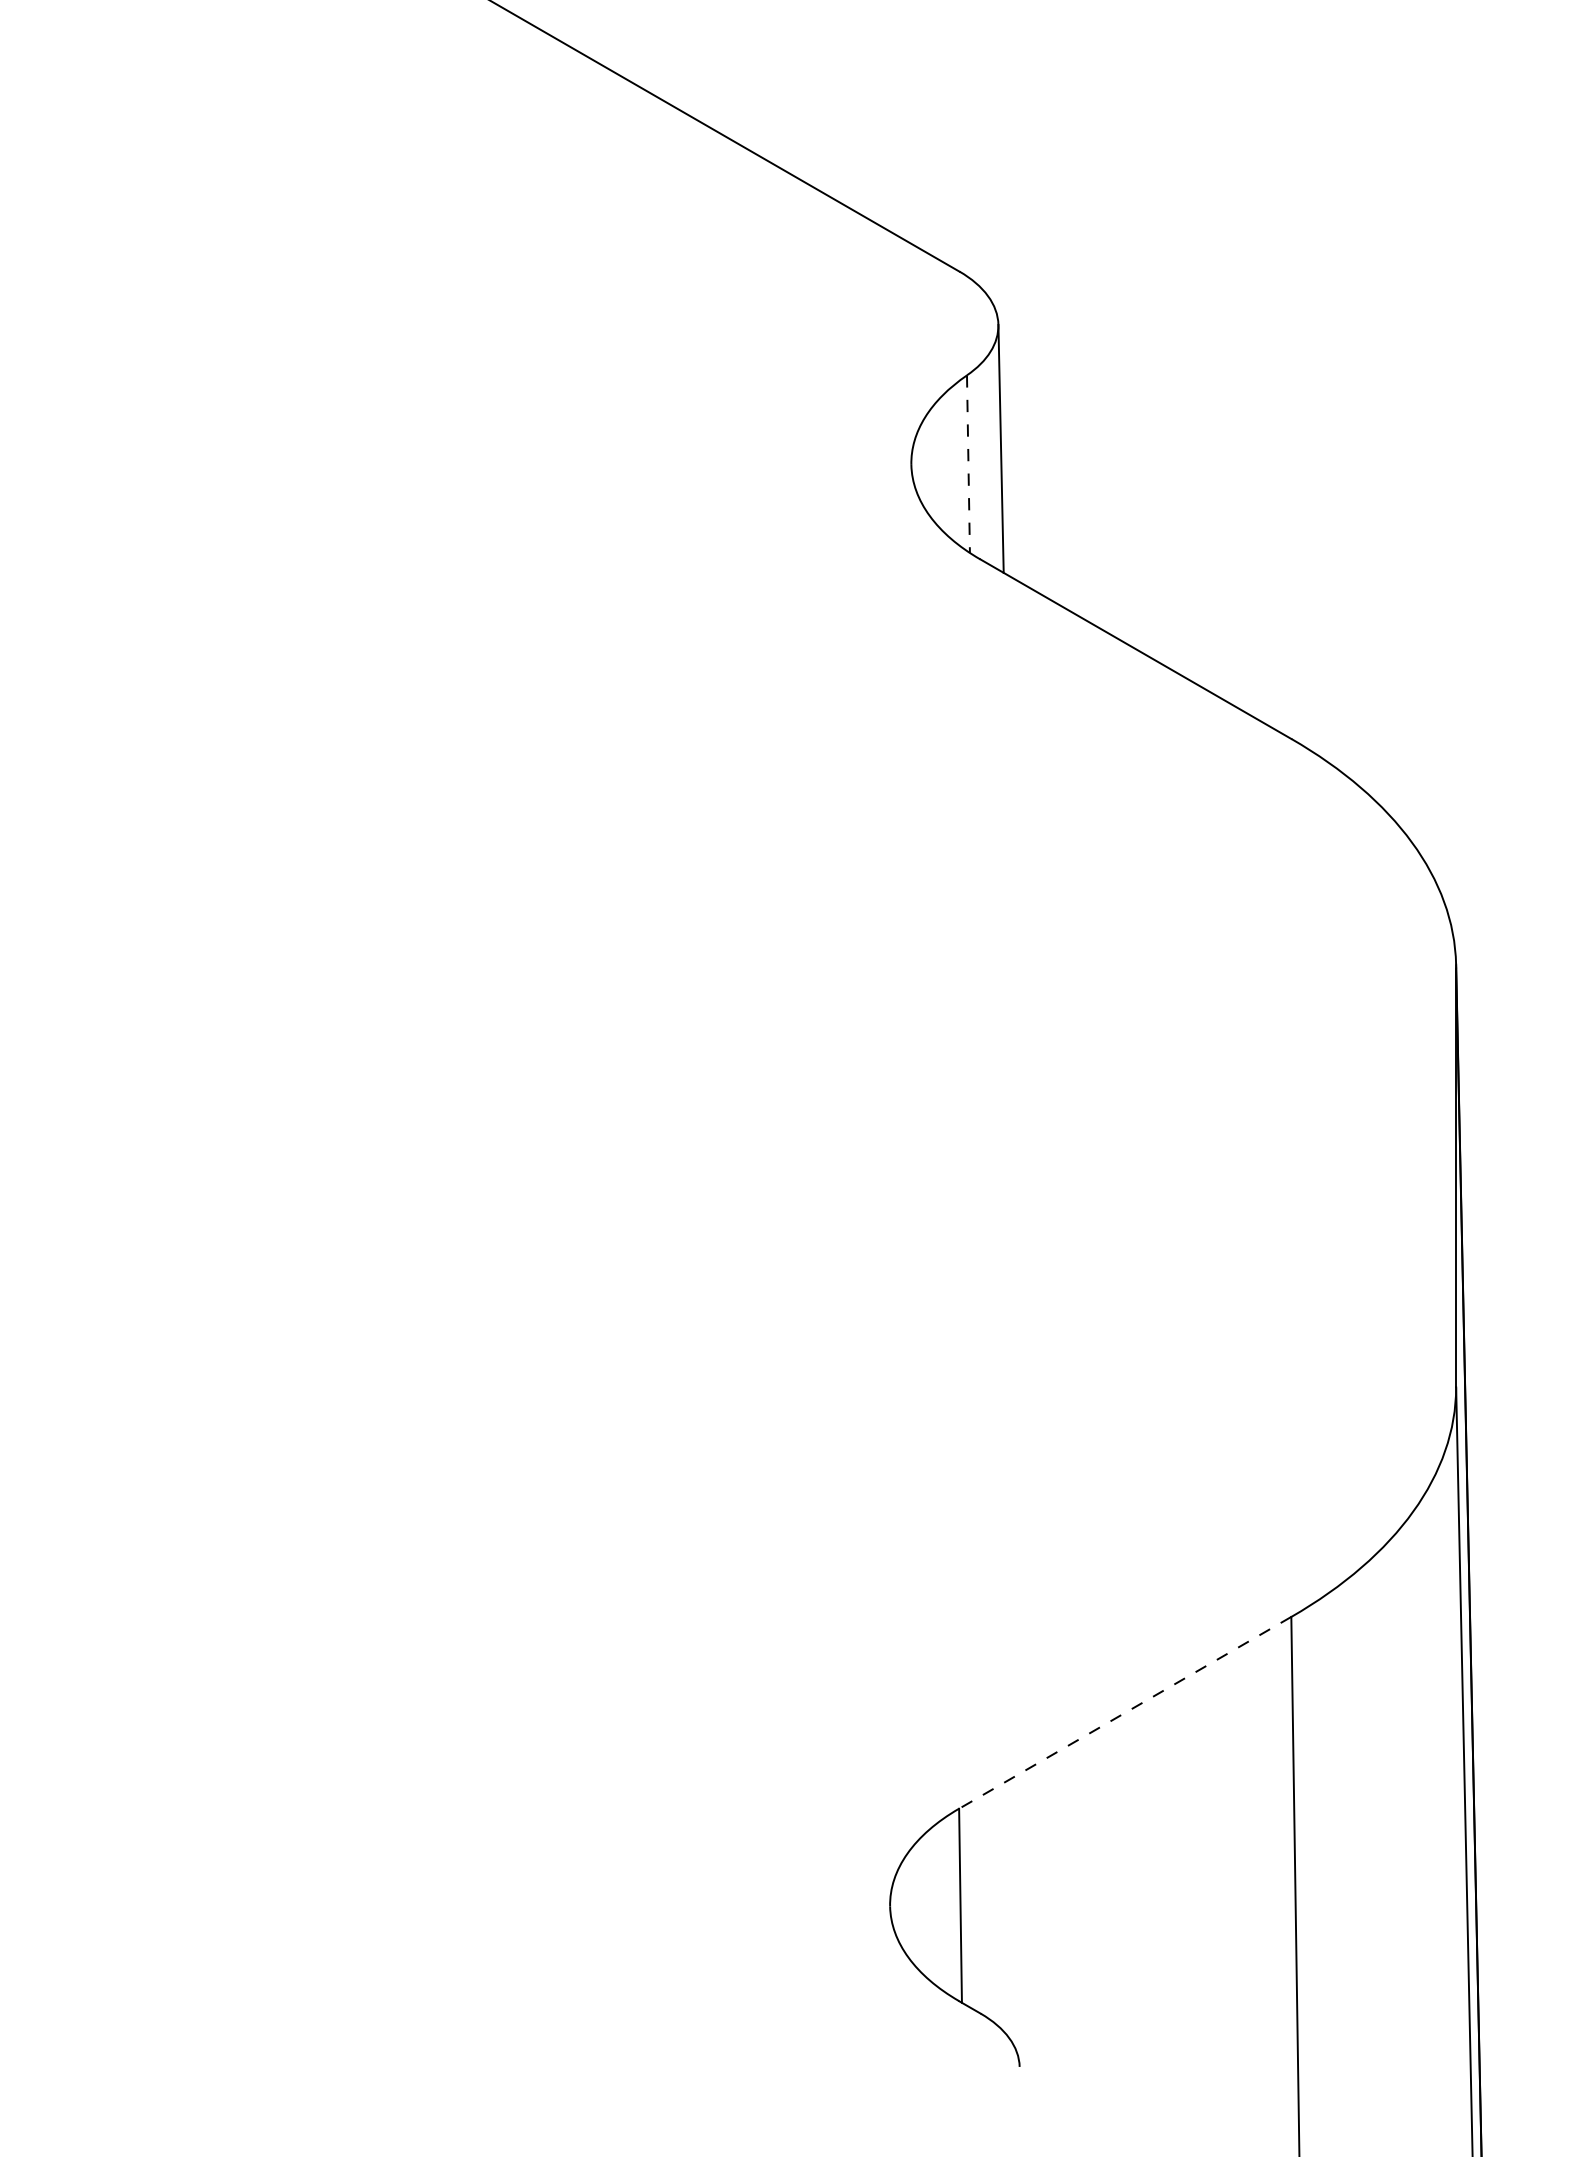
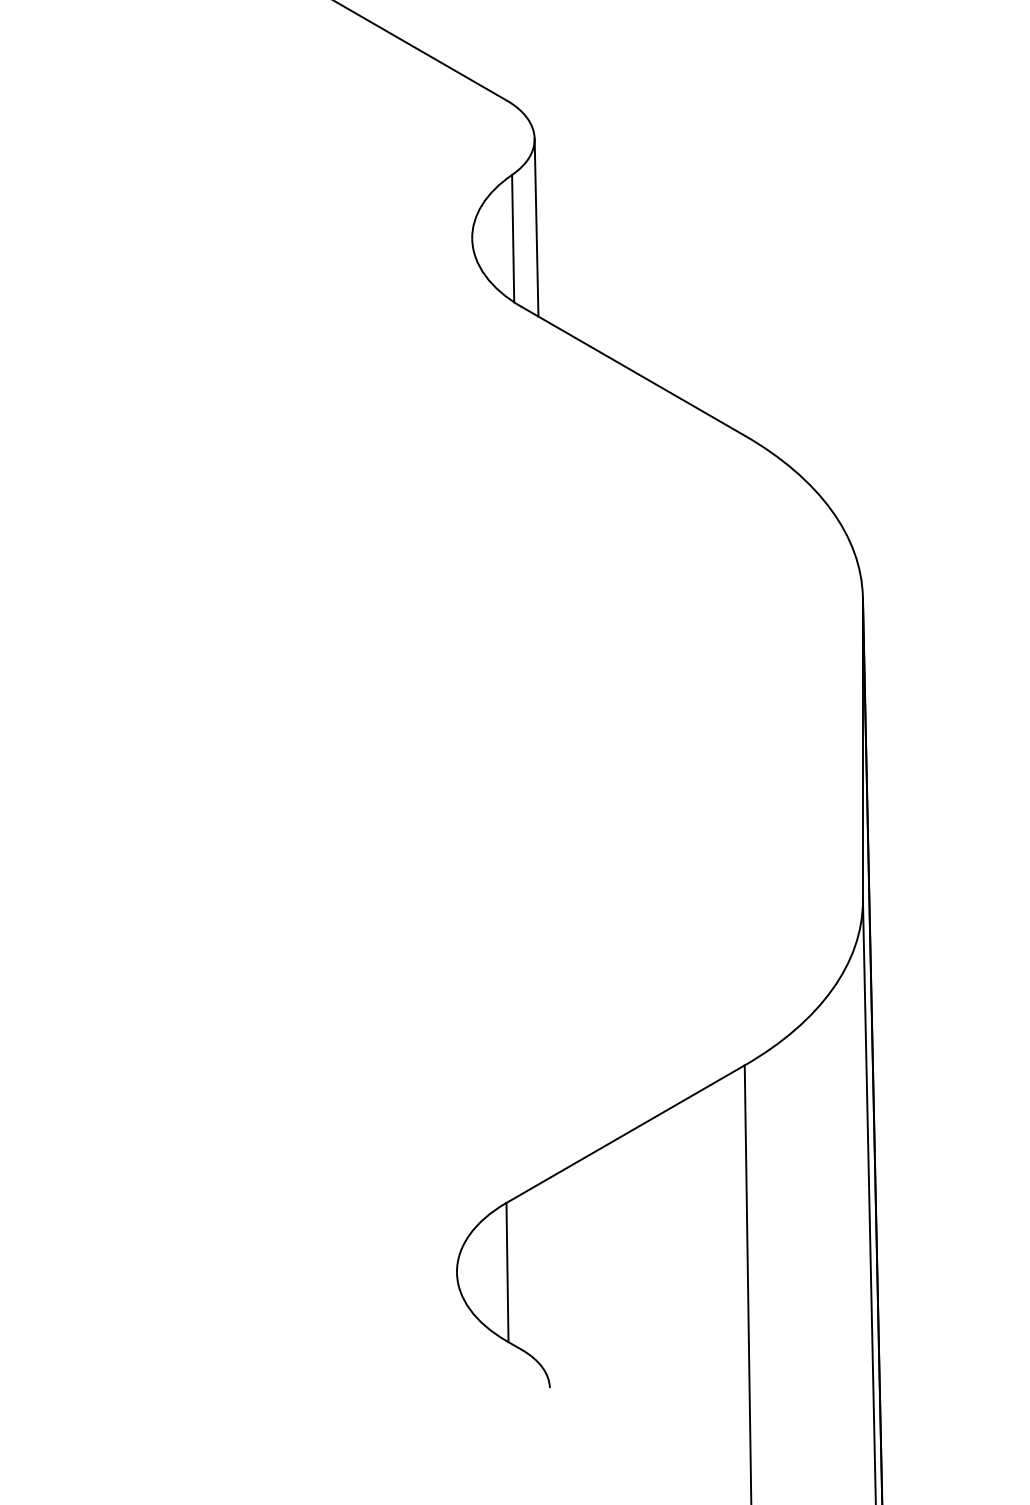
line: (968, 464) -> (513, 238), dashed -> solid
line: (1125, 1712) -> (625, 1133), dashed -> solid

